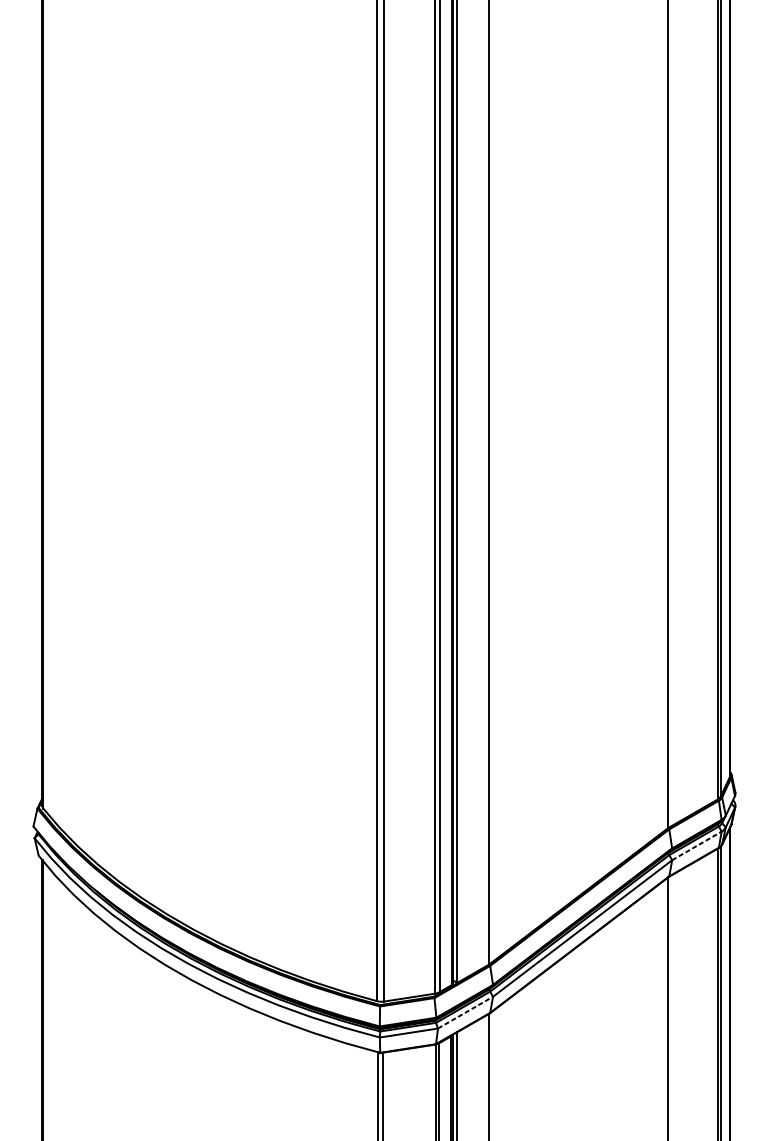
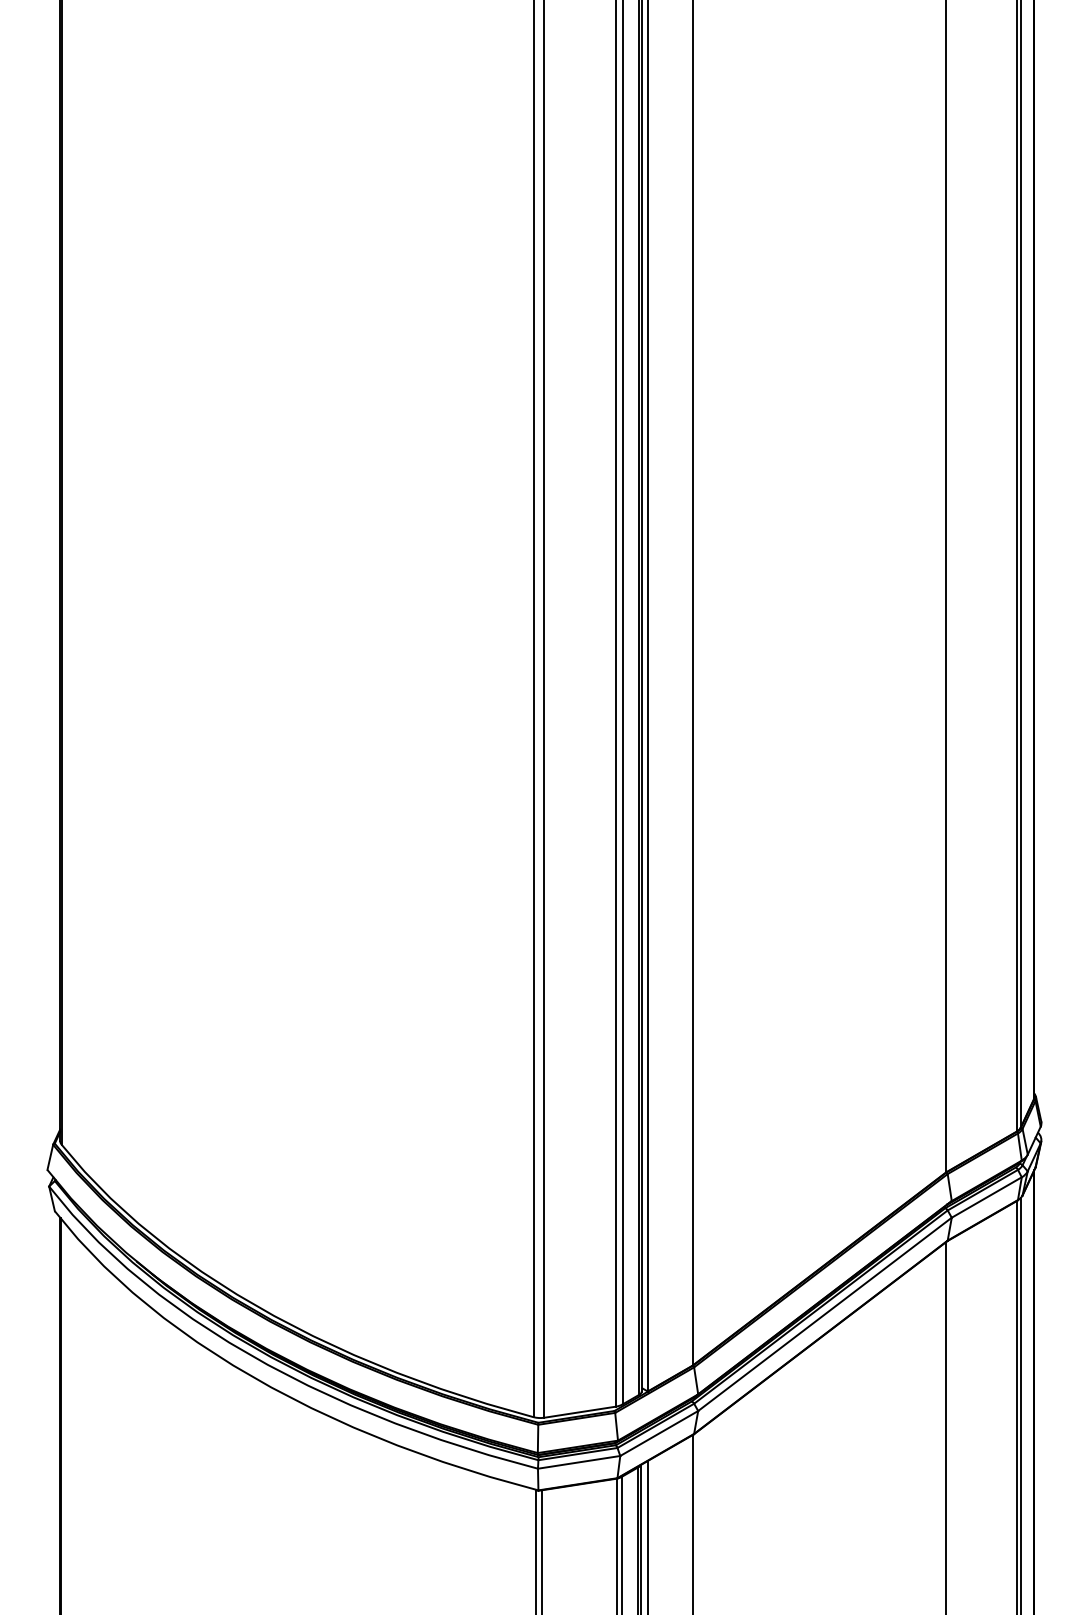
line: (697, 845) -> (987, 1197), dashed -> solid
line: (465, 1012) -> (659, 1433), dashed -> solid

